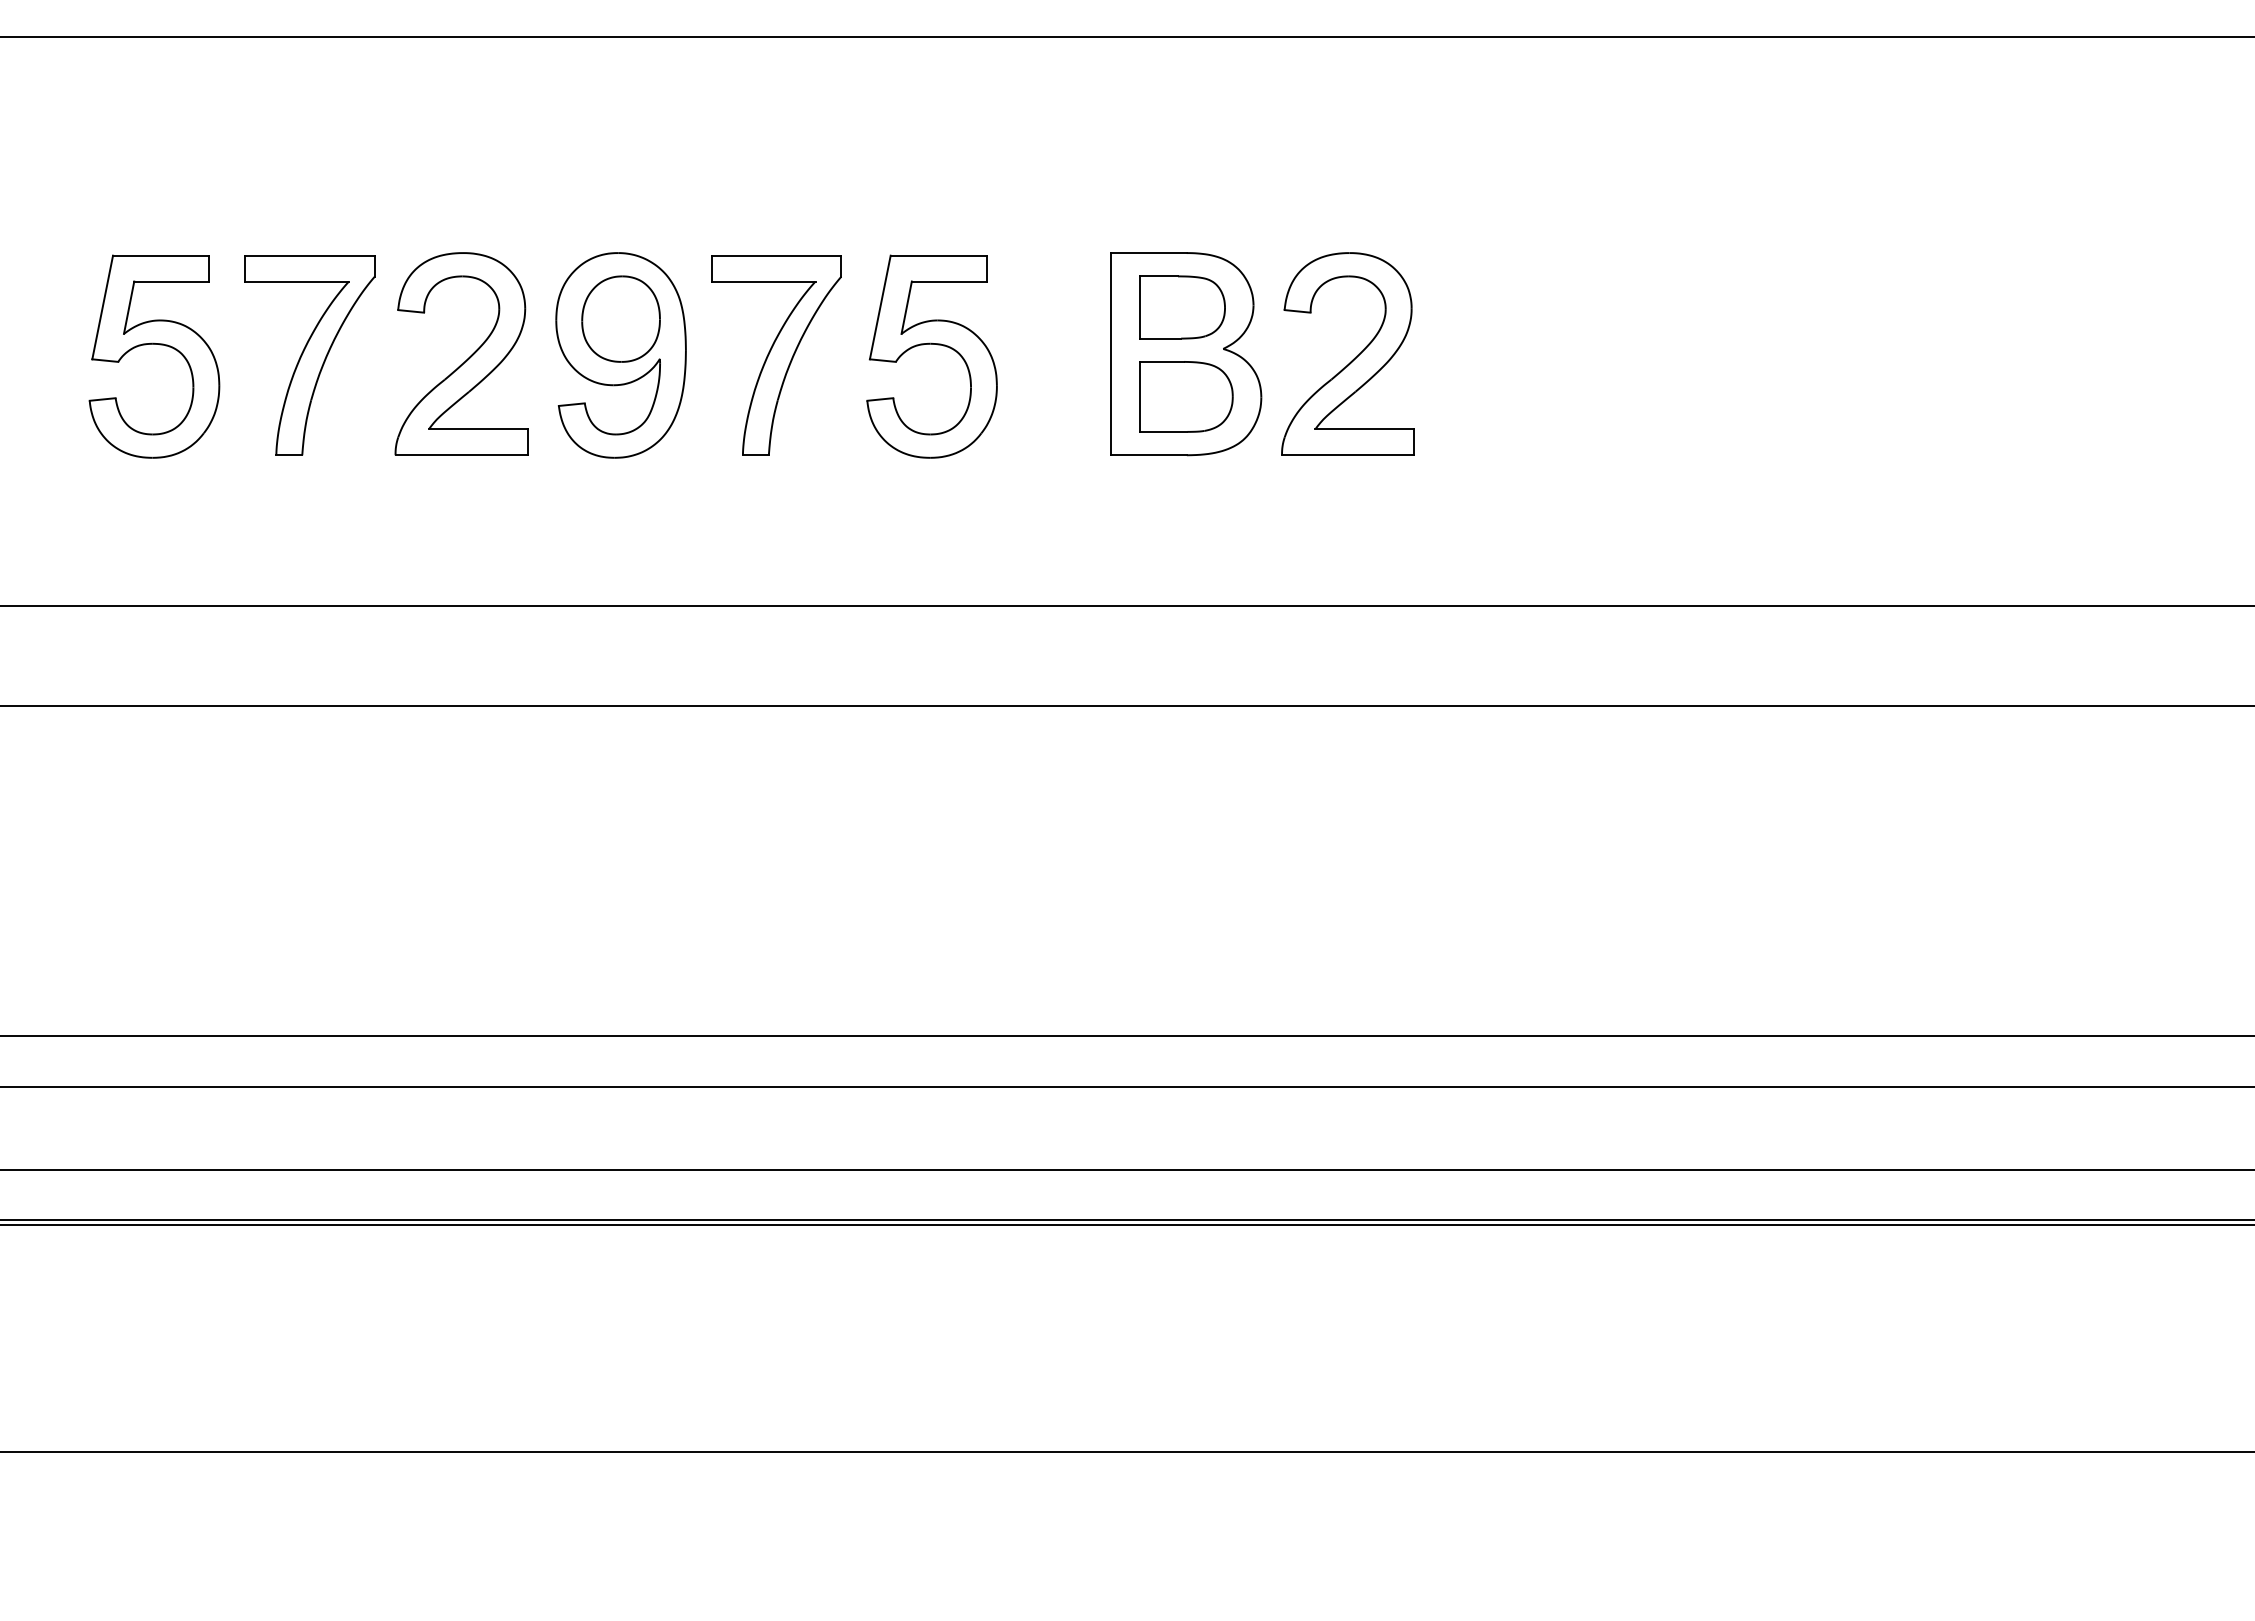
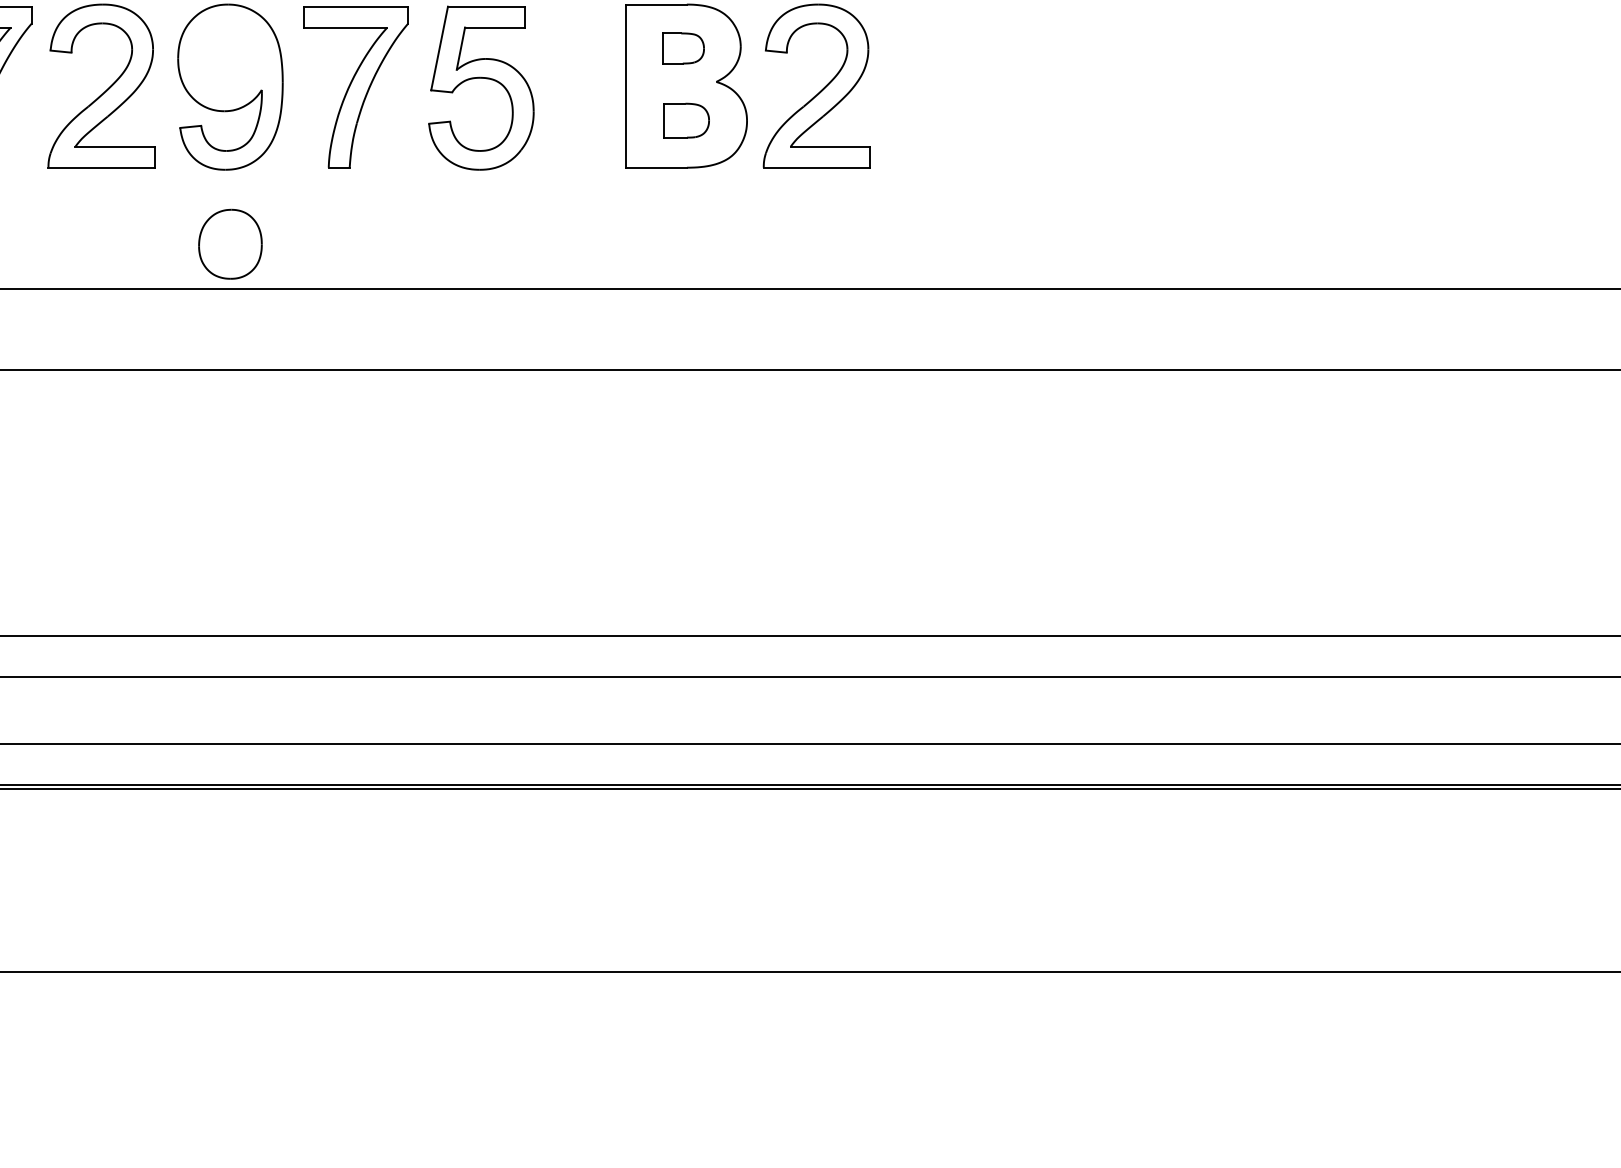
part: (1182, 307) -> (683, 48), size x0.6
part: (620, 318) -> (229, 243), moved
part: (1186, 396) -> (686, 120), size x0.6

